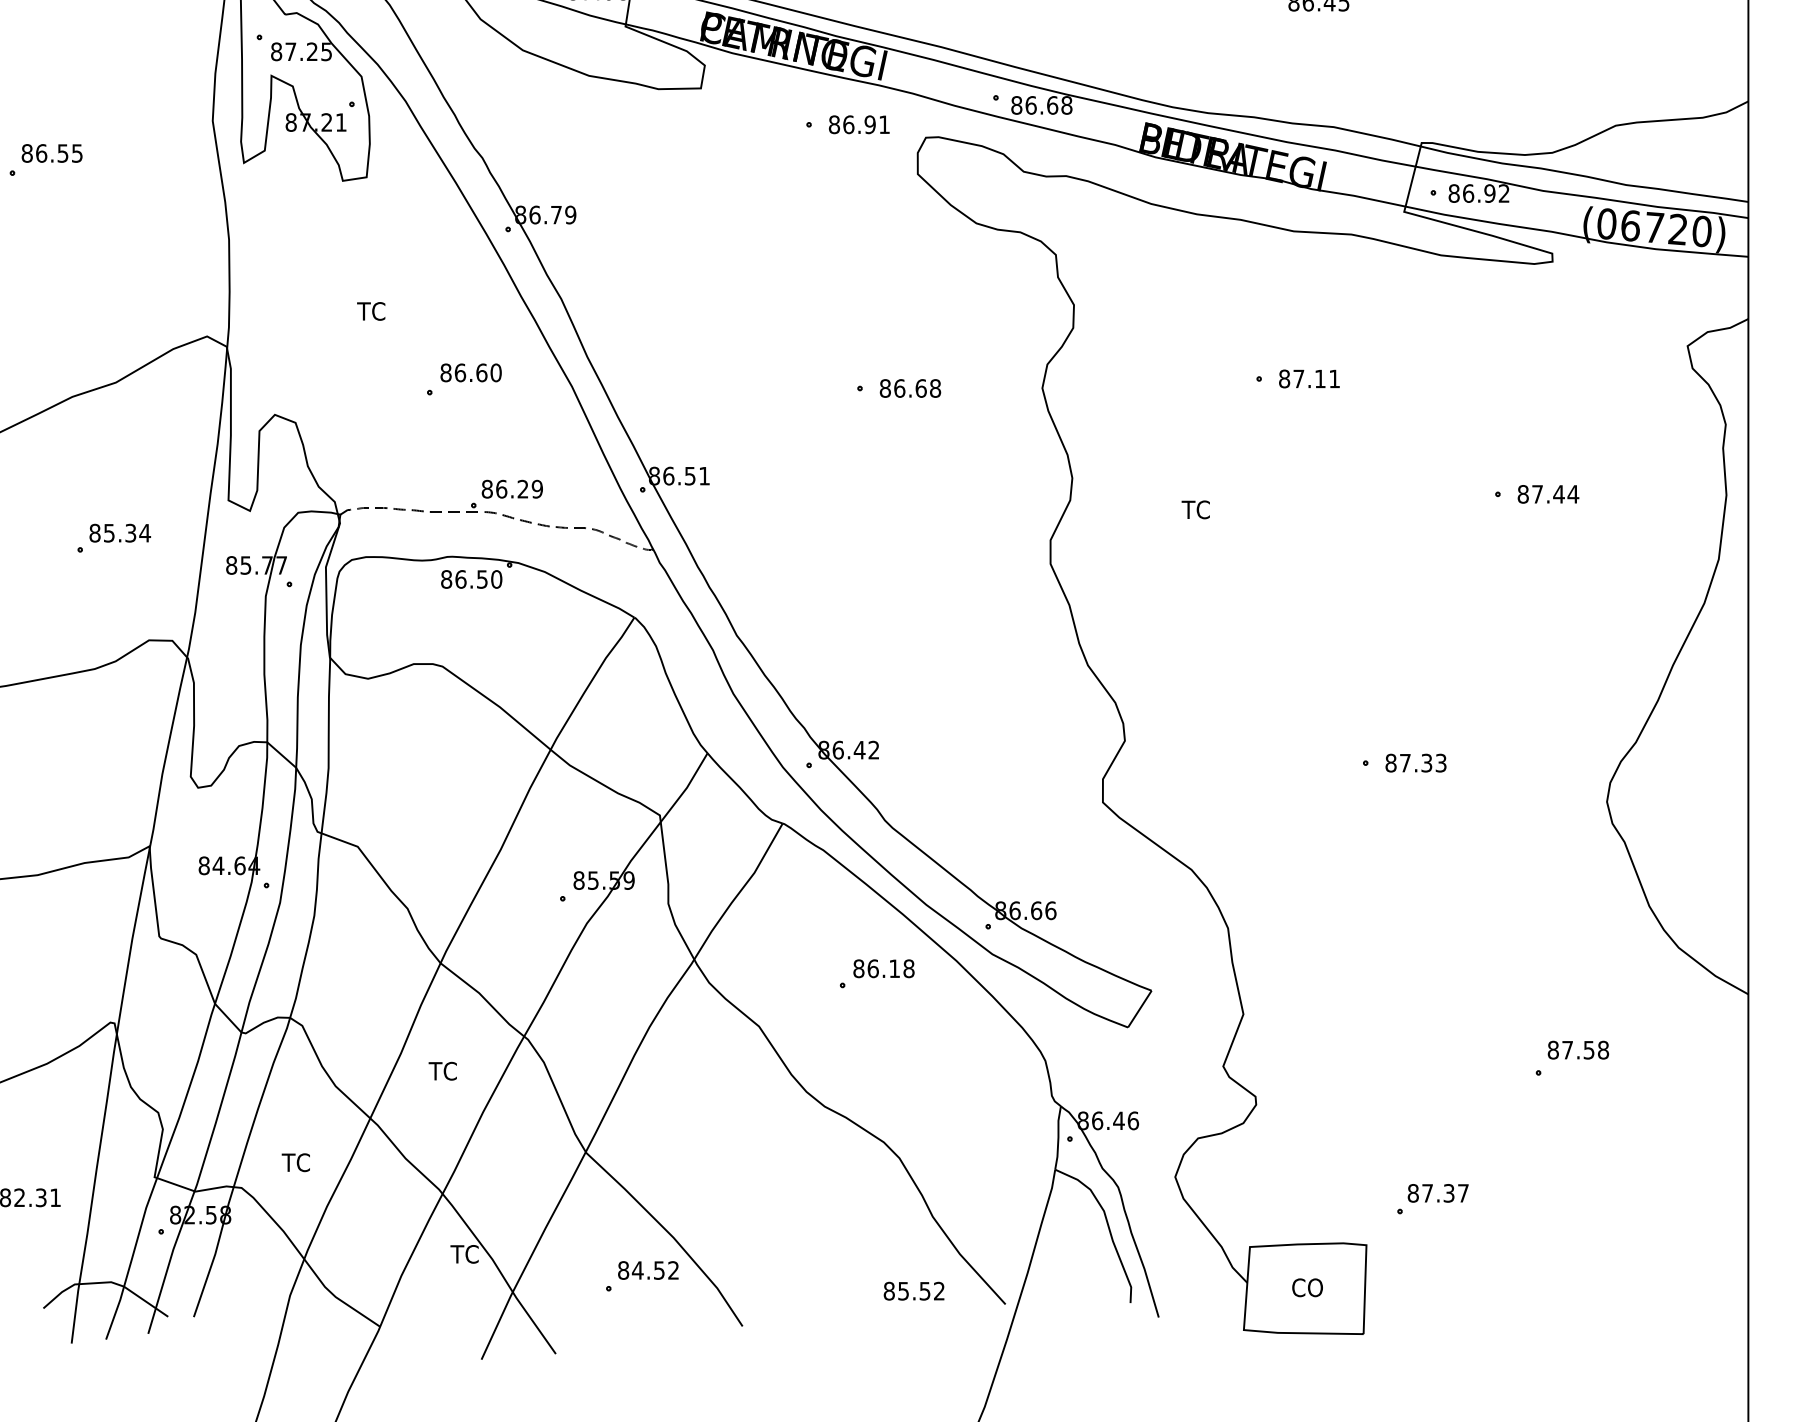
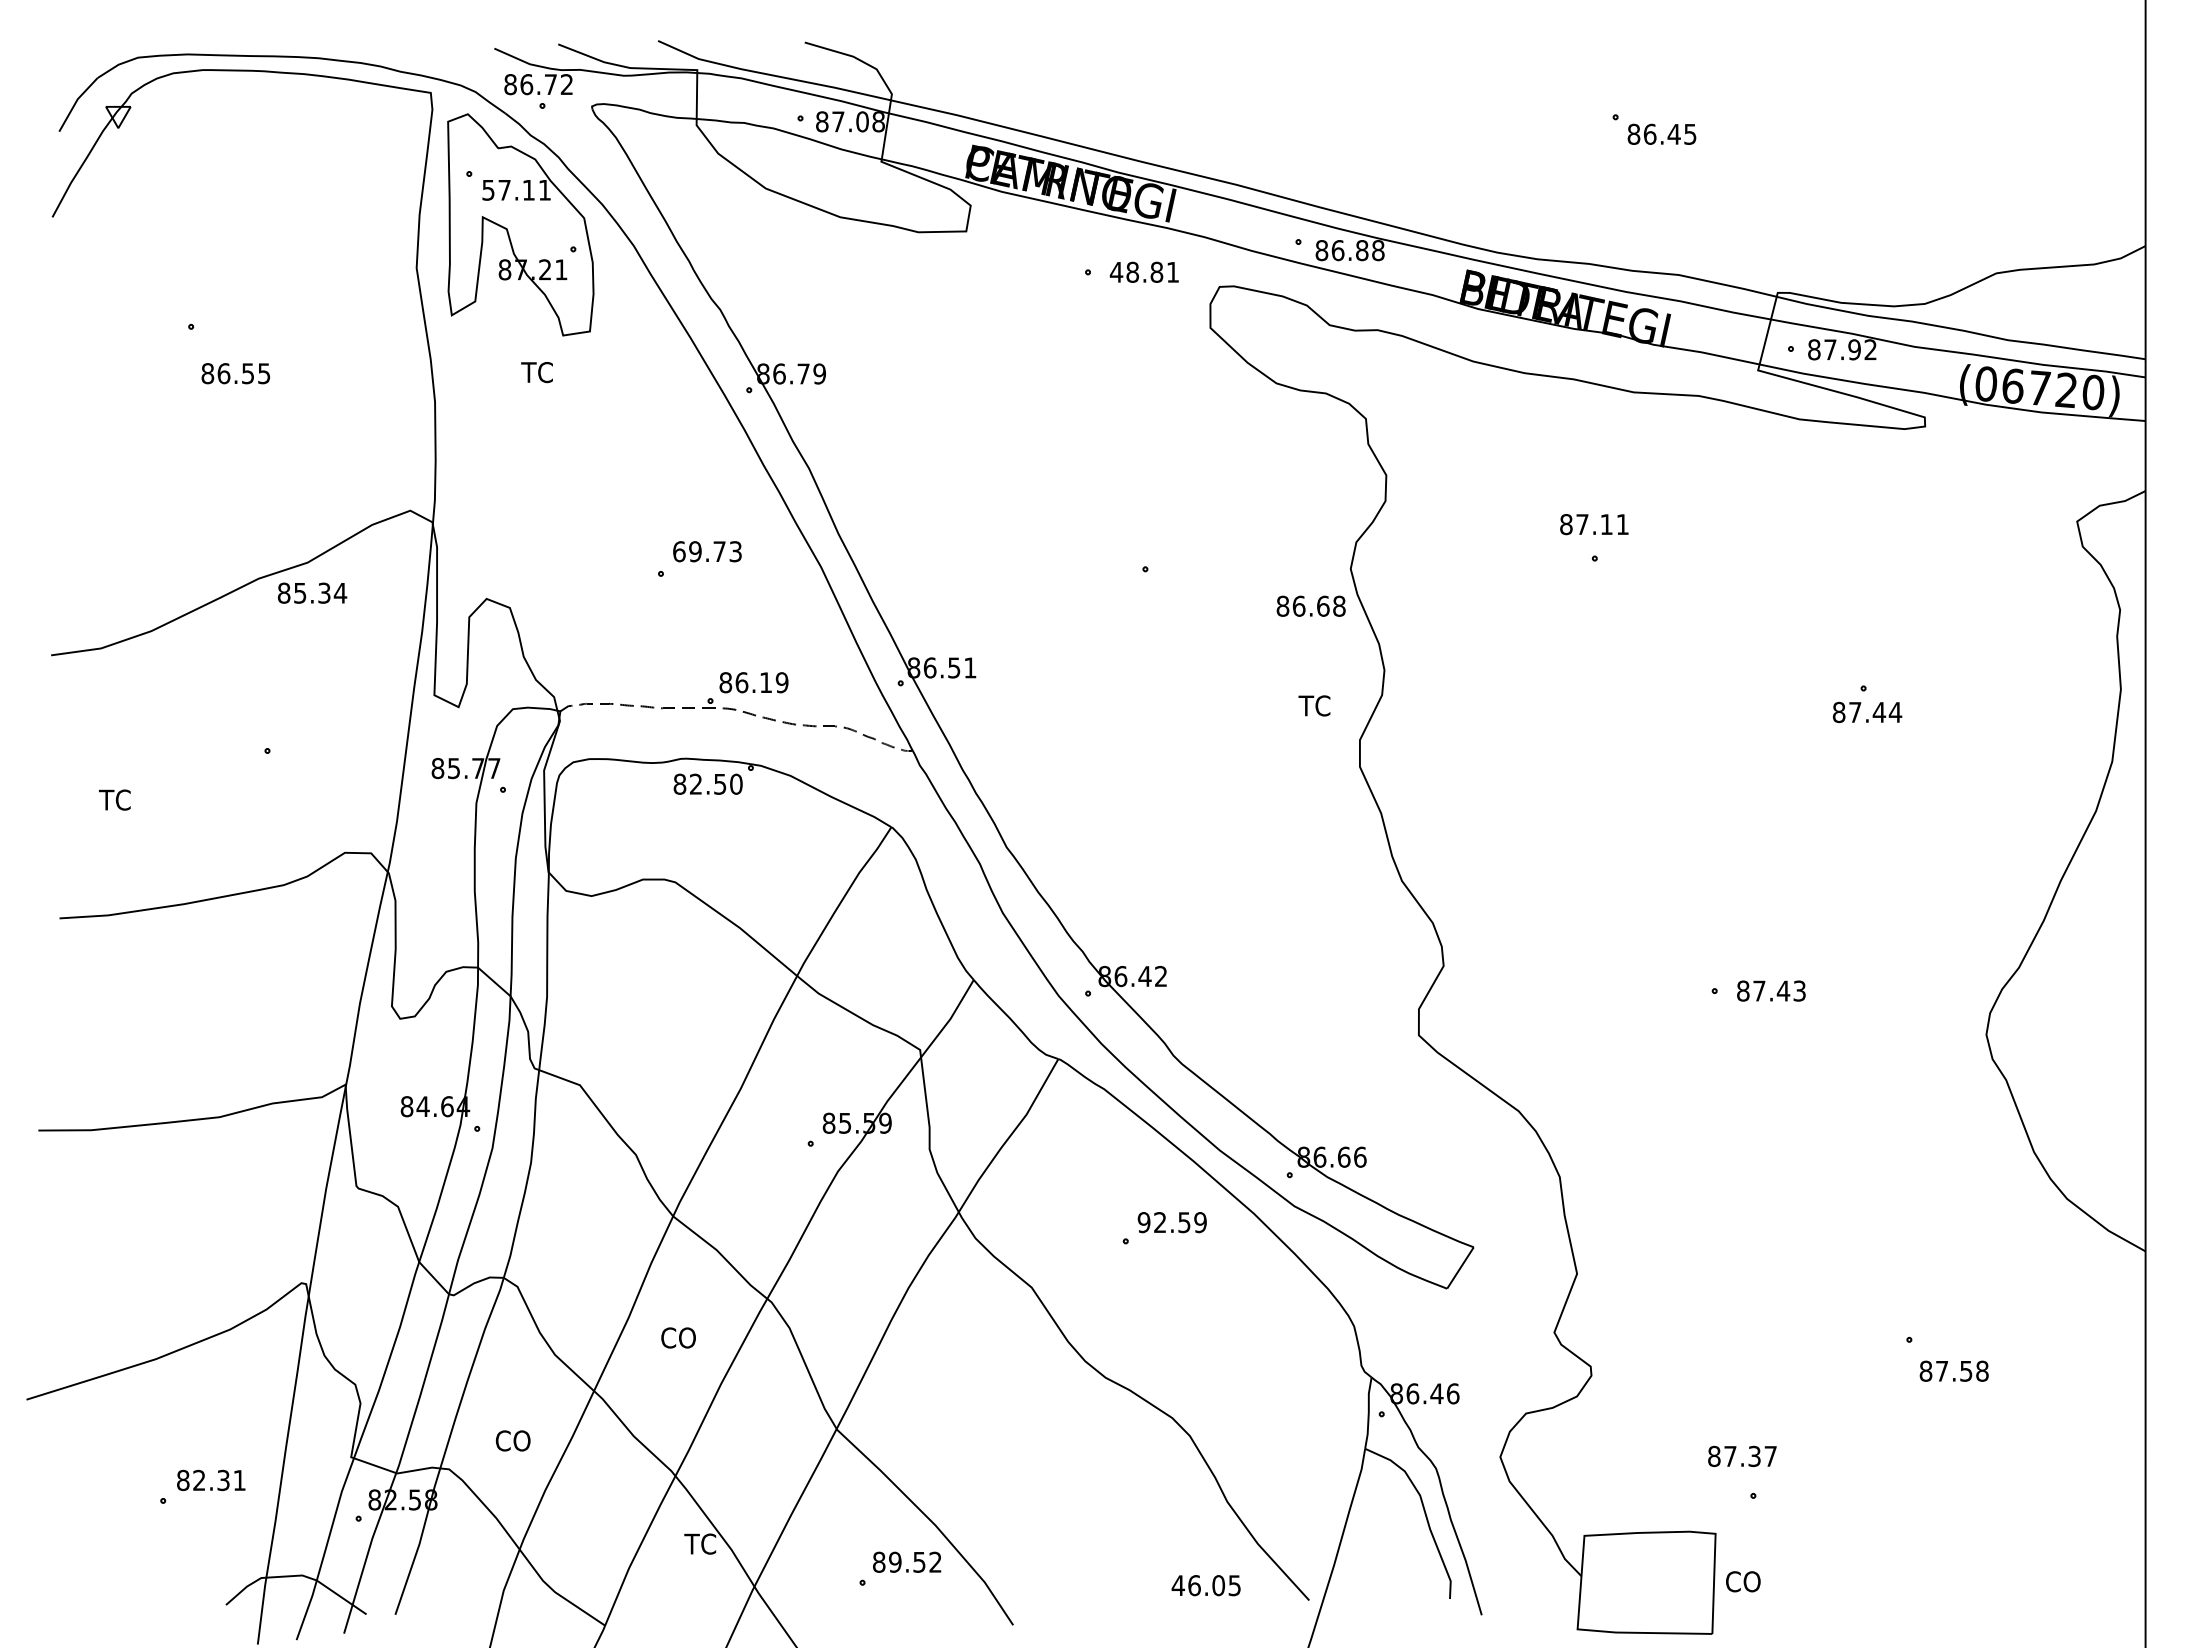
text: (301, 51) -> (516, 189), 87.25 -> 57.11
text: (1052, 105) -> (1362, 250), 86.68 -> 86.88
text: (852, 124) -> (1136, 271), 86.91 -> 48.81
text: (51, 153) -> (235, 373), moved
text: (1468, 193) -> (1830, 349), 86.92 -> 87.92
text: (370, 311) -> (536, 372), moved
text: (471, 372) -> (707, 551), 86.60 -> 69.73
text: (1309, 378) -> (1594, 524), moved
text: (909, 387) -> (1310, 605), moved
text: (522, 489) -> (765, 682), 86.29 -> 86.19
text: (1548, 493) -> (1867, 711), moved
text: (1195, 509) -> (1314, 705), moved
text: (120, 532) -> (312, 592), moved
text: (460, 578) -> (695, 783), 86.50 -> 82.50
text: (1426, 762) -> (1783, 990), 87.33 -> 87.43
text: (883, 968) -> (1171, 1222), 86.18 -> 92.59
text: (1577, 1049) -> (1953, 1370), moved
text: (444, 1070) -> (677, 1337), TC -> CO
text: (297, 1162) -> (512, 1440), TC -> CO
text: (1438, 1192) -> (1742, 1455), moved
text: (637, 1269) -> (894, 1561), 84.52 -> 89.52
text: (1307, 1287) -> (1743, 1581), moved
text: (913, 1291) -> (1205, 1585), 85.52 -> 46.05

